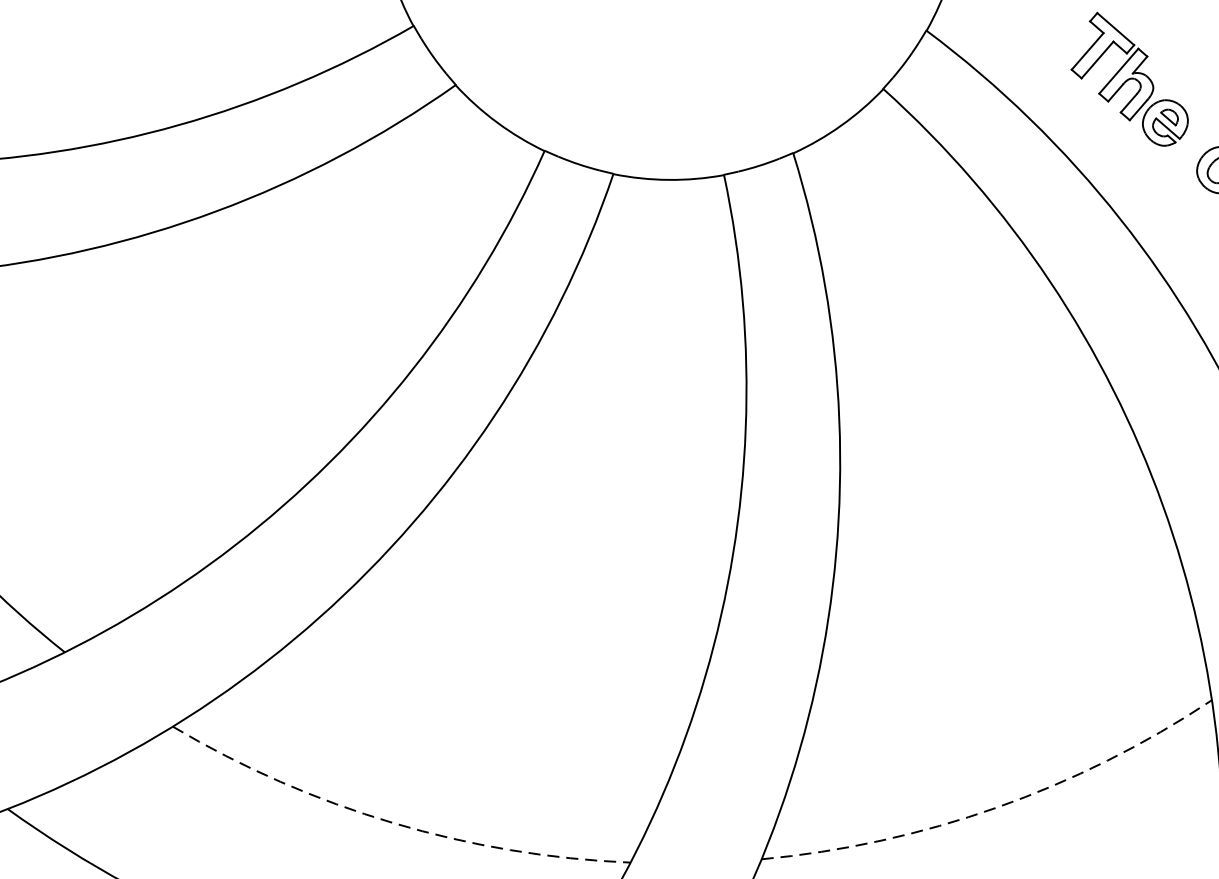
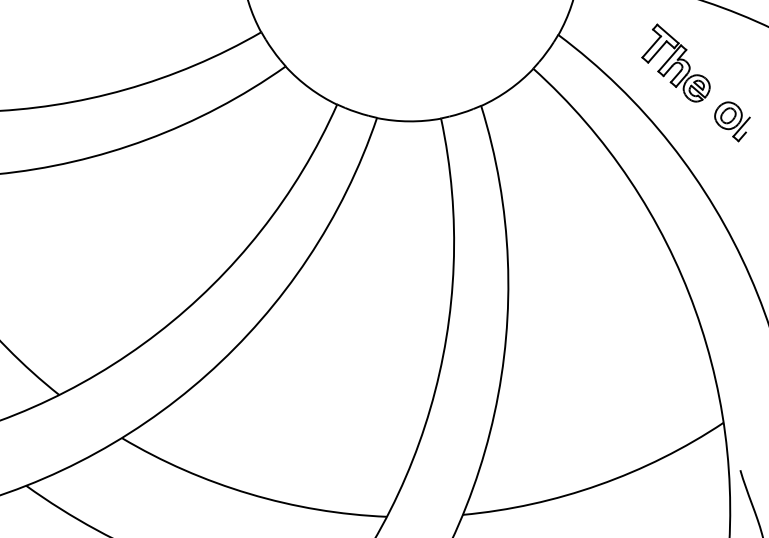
arc: (997, 808) -> (599, 485), dashed -> solid
arc: (393, 822) -> (249, 493), dashed -> solid

